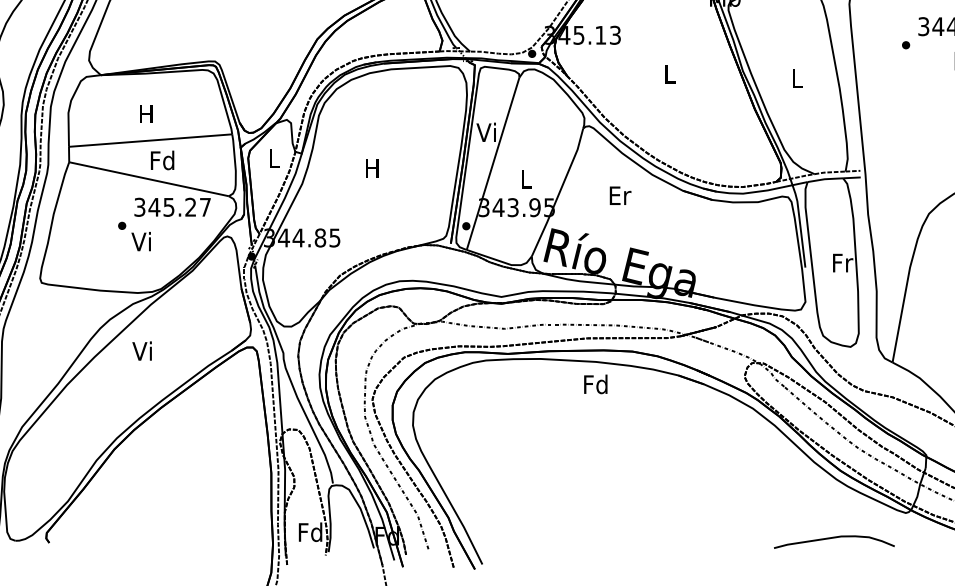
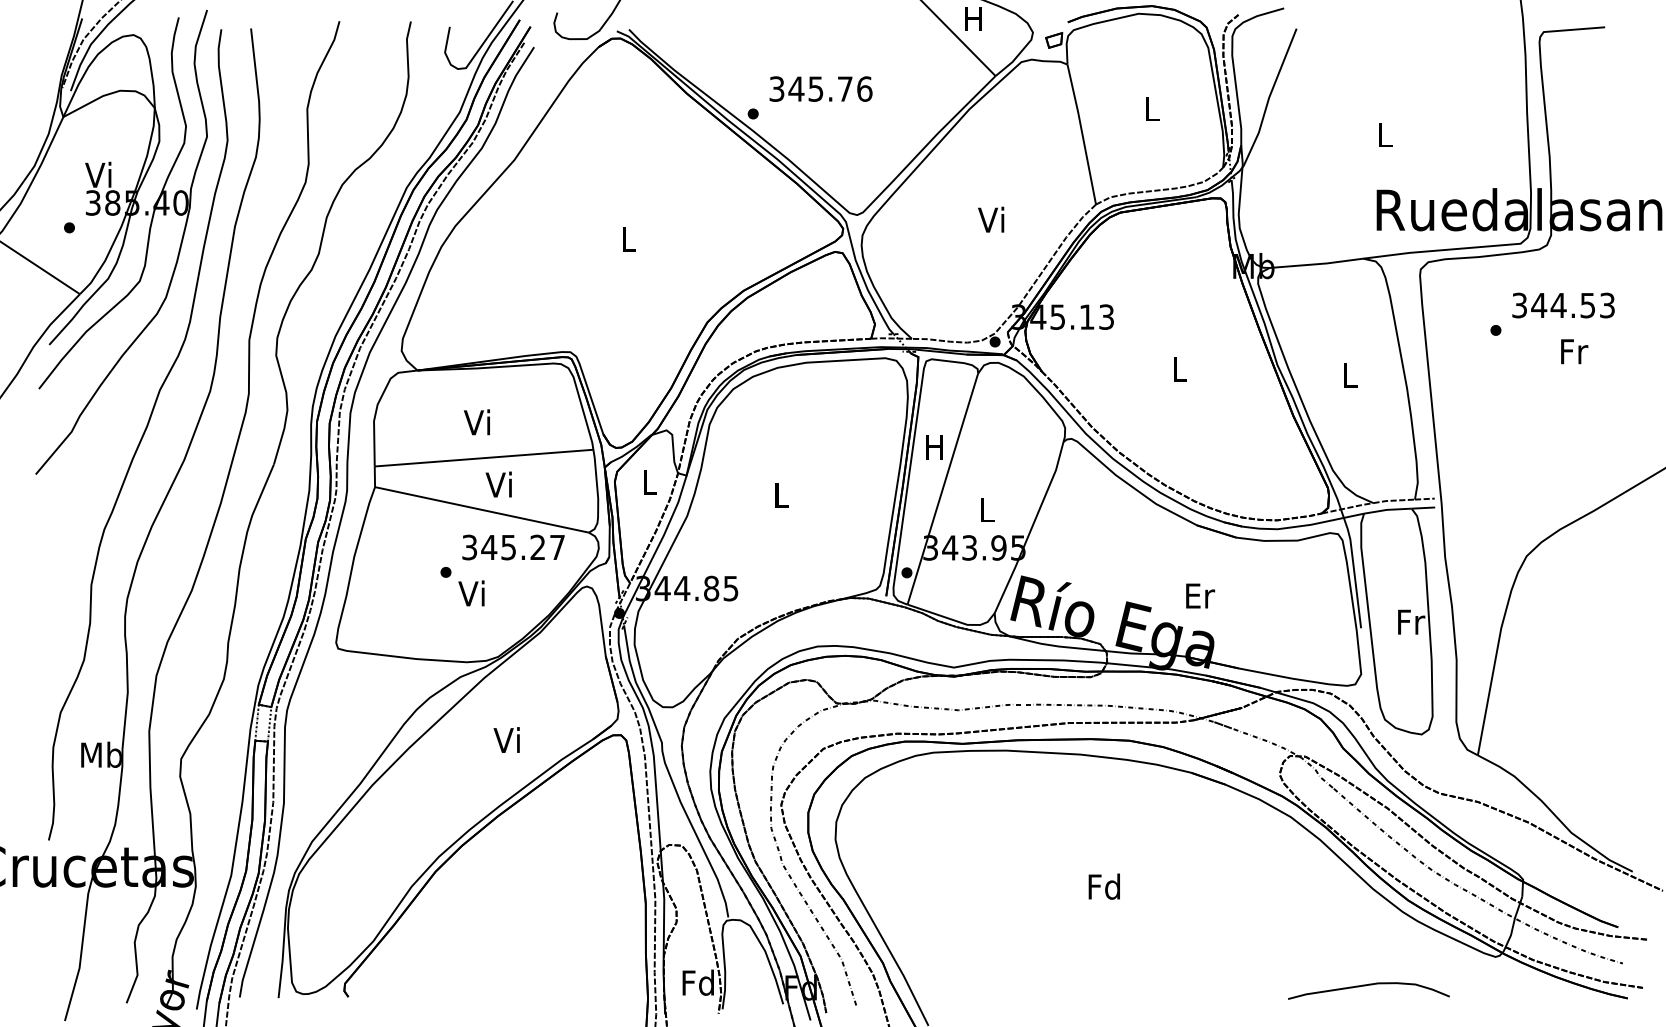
text: (144, 113) -> (476, 422), H -> Vi
text: (486, 131) -> (933, 446), Vi -> H
text: (162, 160) -> (499, 484), Fd -> Vi
text: (371, 168) -> (780, 495), H -> L
text: (620, 195) -> (1200, 595), moved
text: (141, 350) -> (506, 739), moved
text: (595, 384) -> (1103, 886), moved
curve: (832, 538) -> (1366, 986), moved

